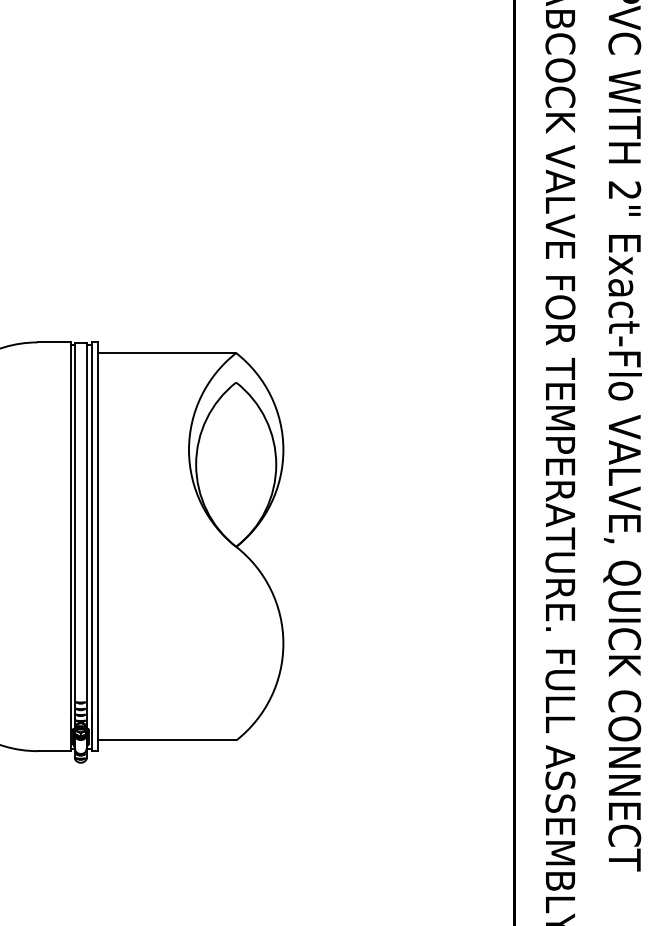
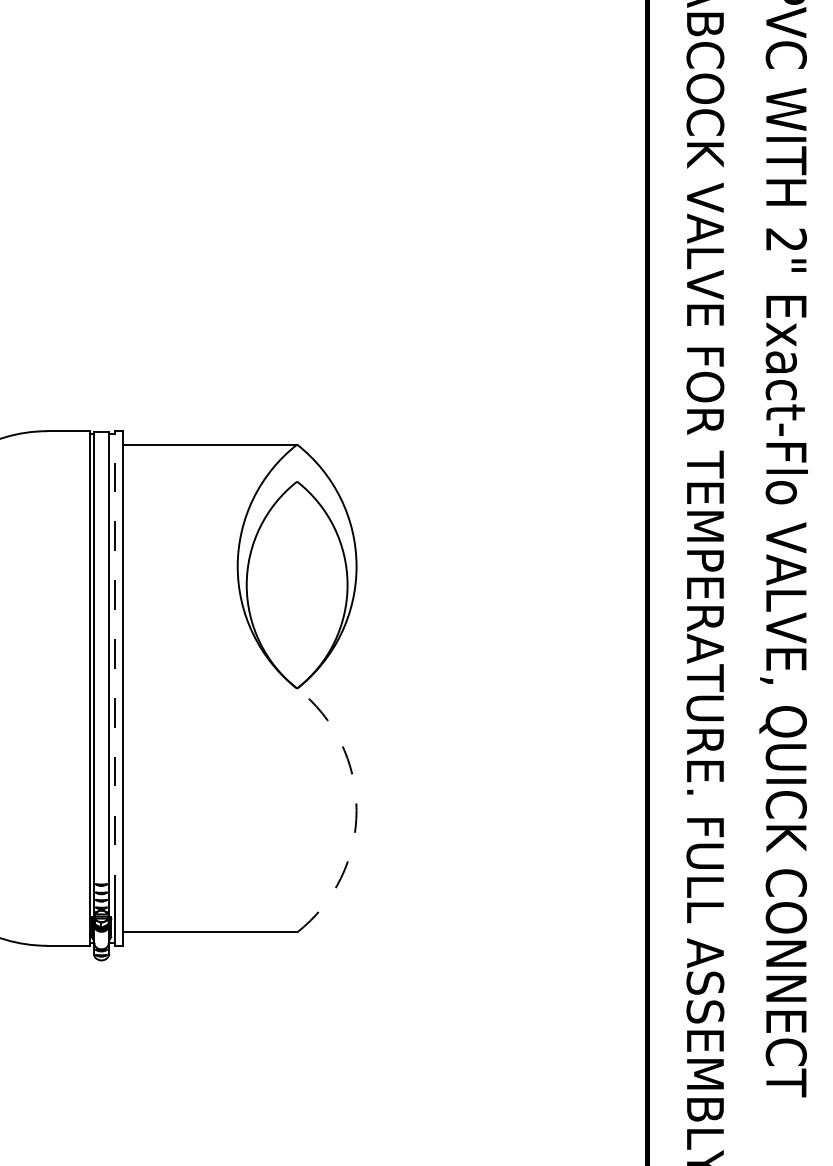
line: (91, 530) -> (114, 667), solid -> dashed
arc: (283, 643) -> (356, 810), solid -> dashed

